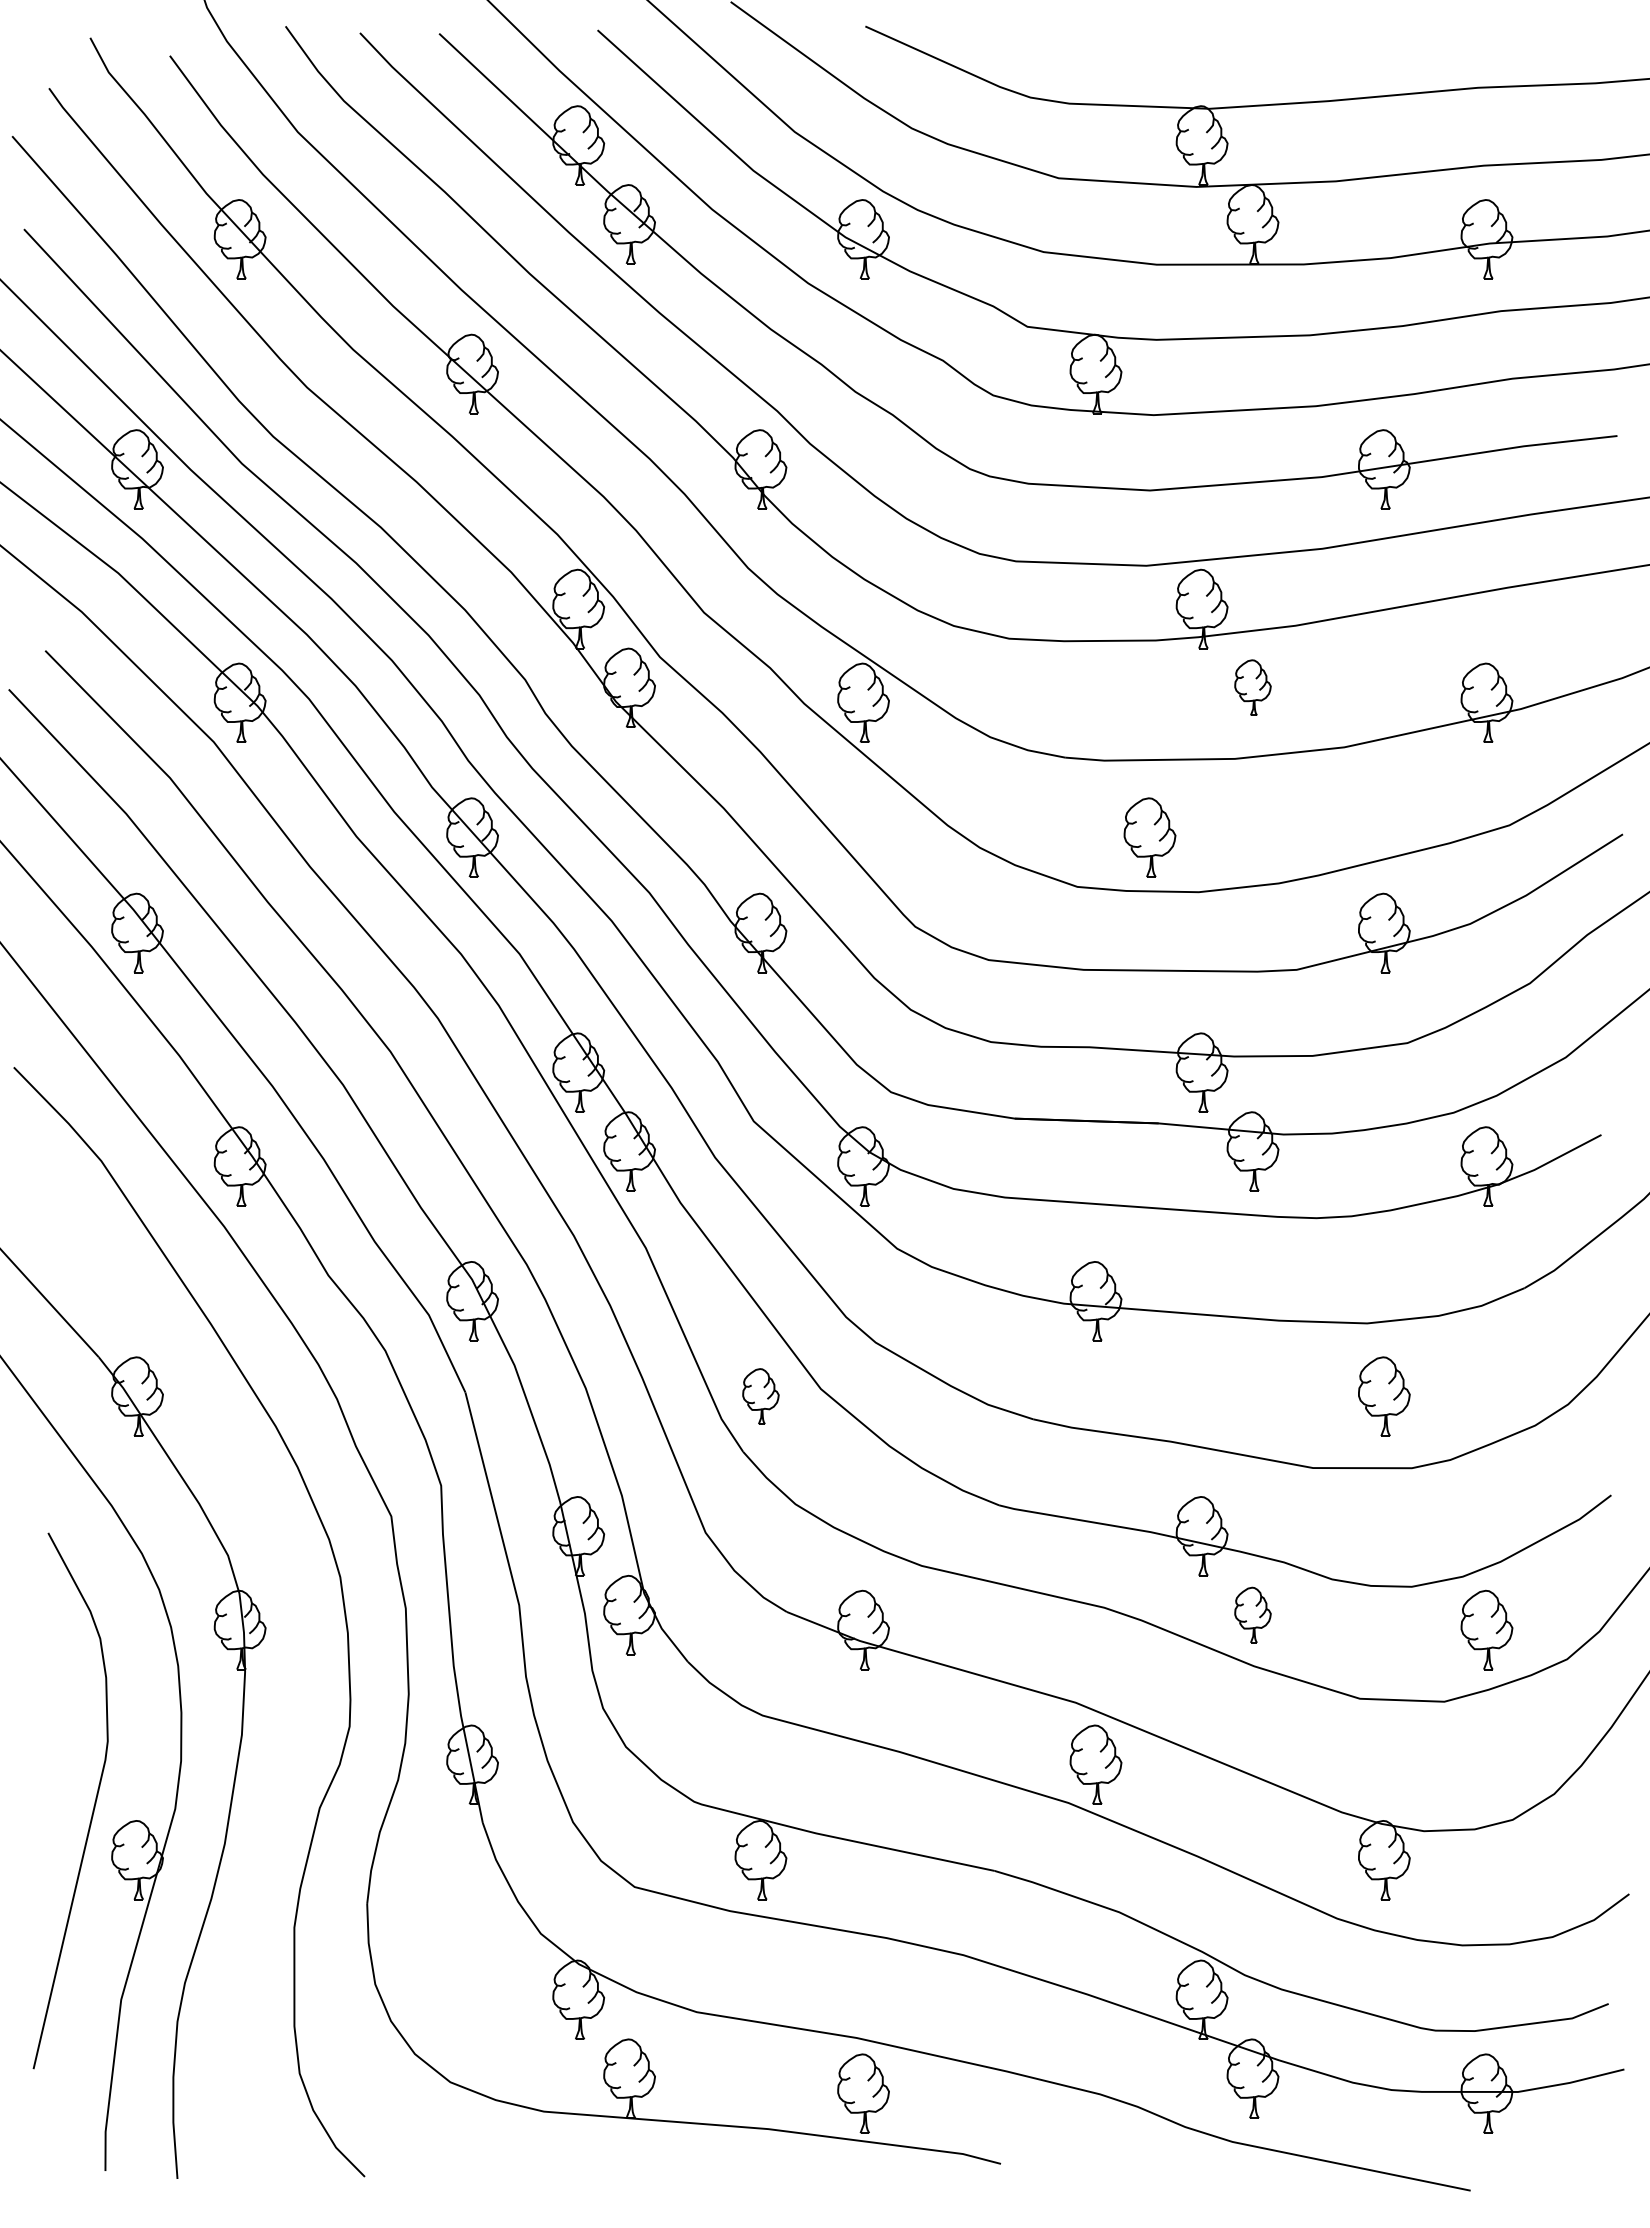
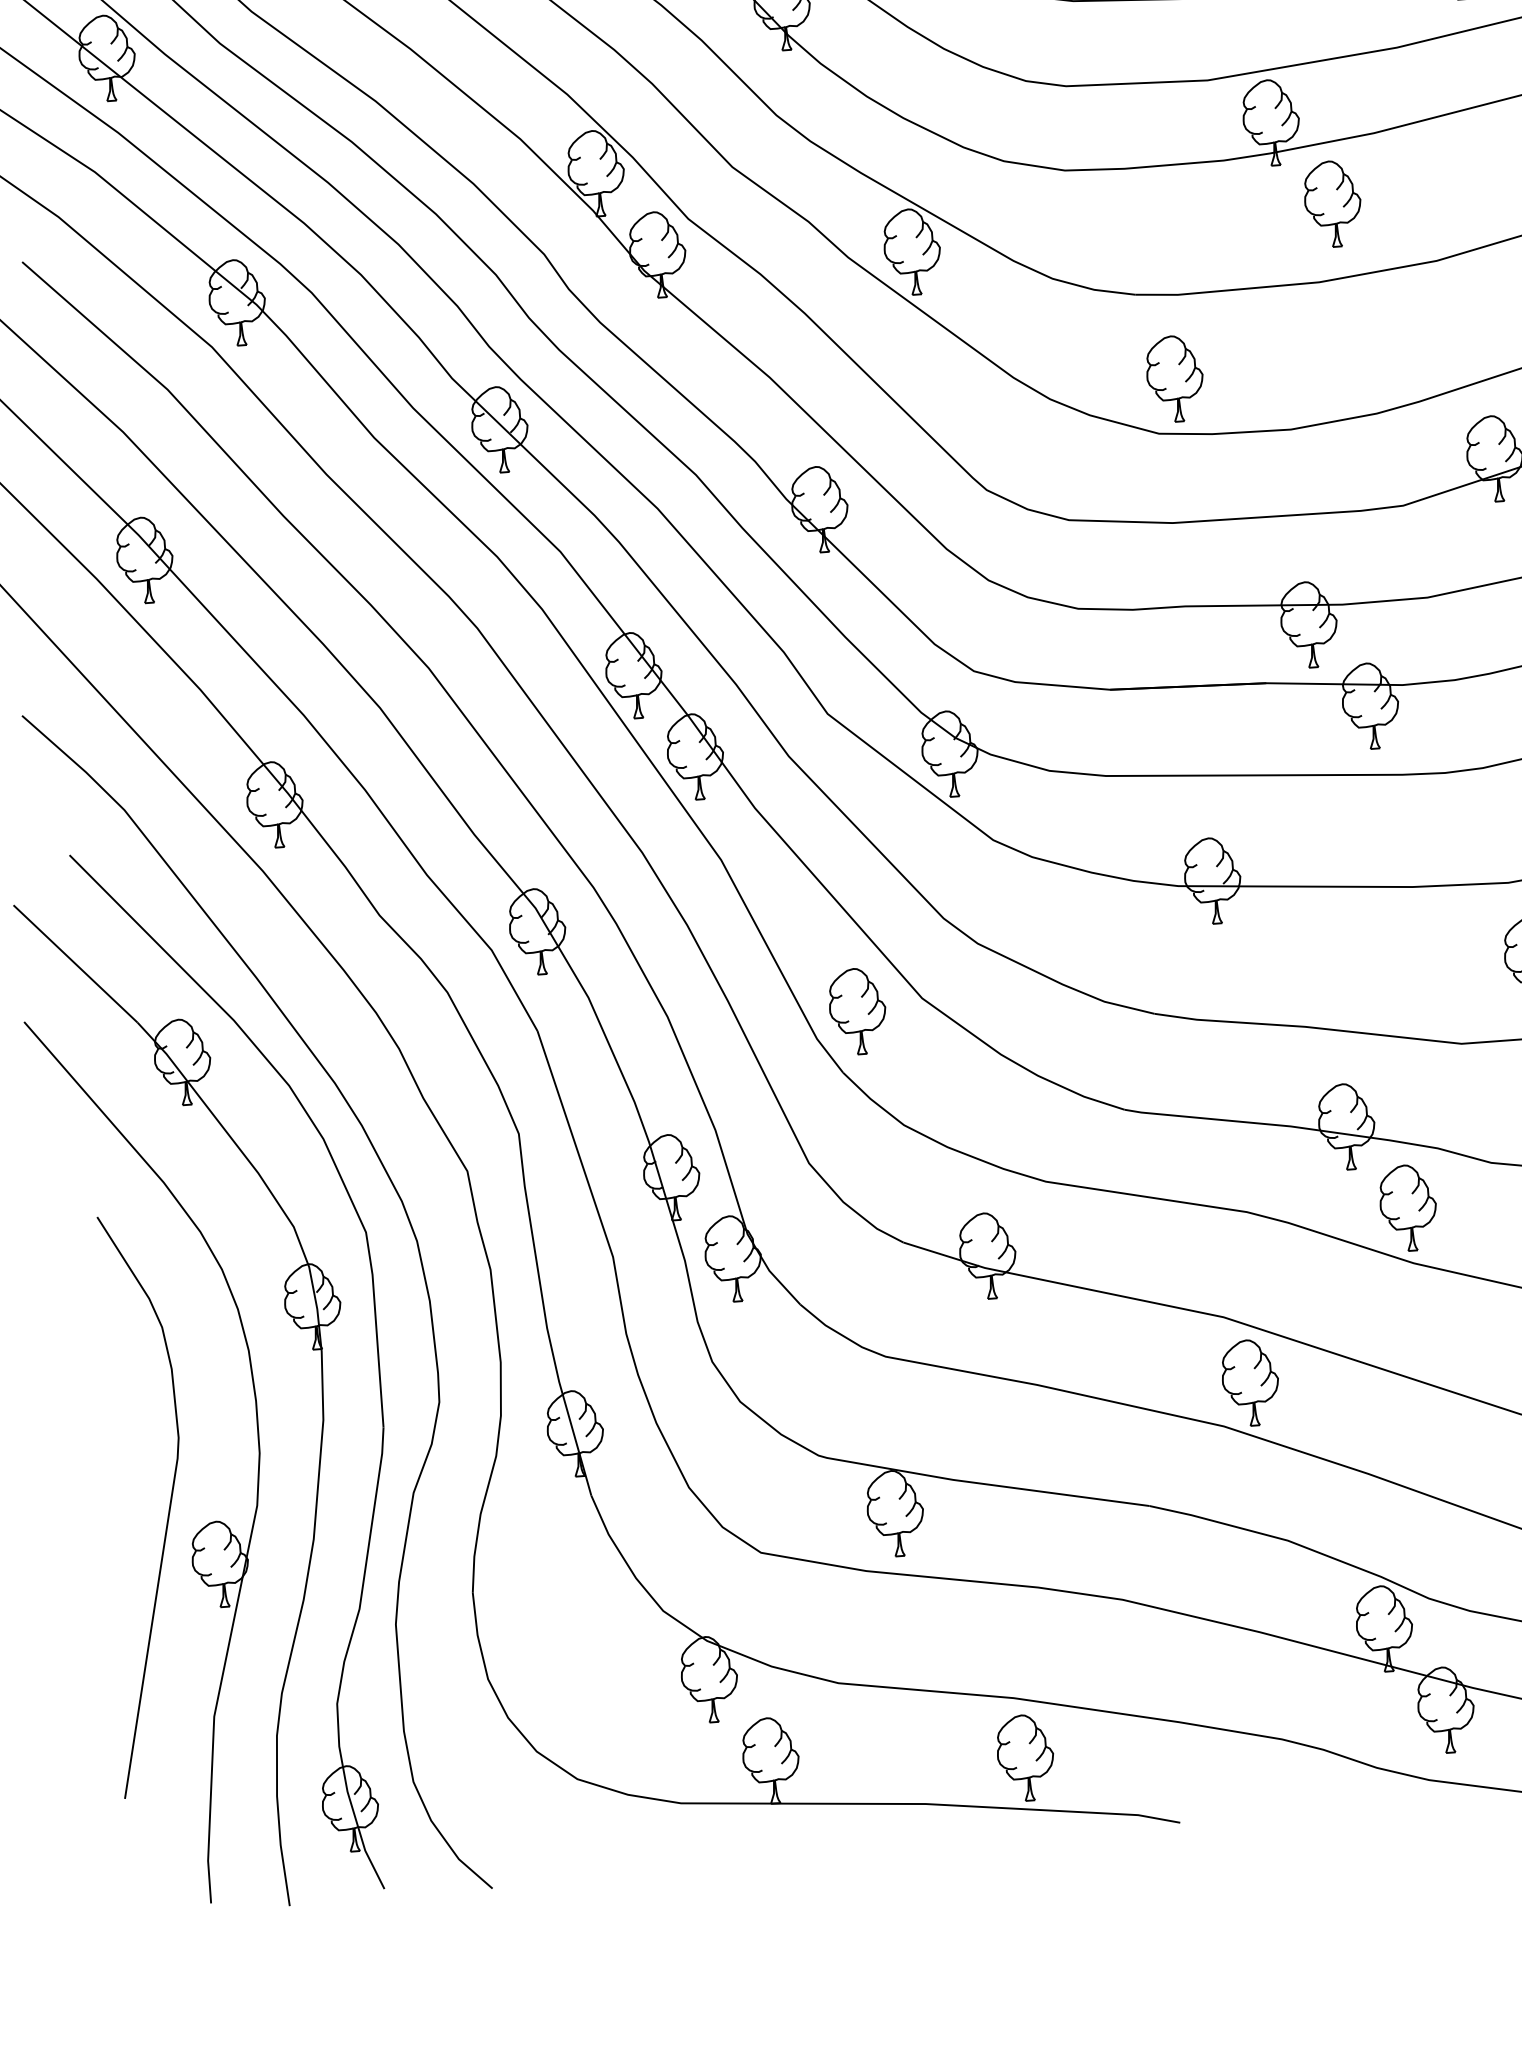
part: (1252, 687) -> (1332, 203), size x1.43
part: (1149, 837) -> (1174, 378), moved
part: (760, 1396) -> (857, 1011), size x1.43
part: (1252, 1615) -> (1407, 1208), size x1.43
part: (295, 1688) -> (377, 1365), added

